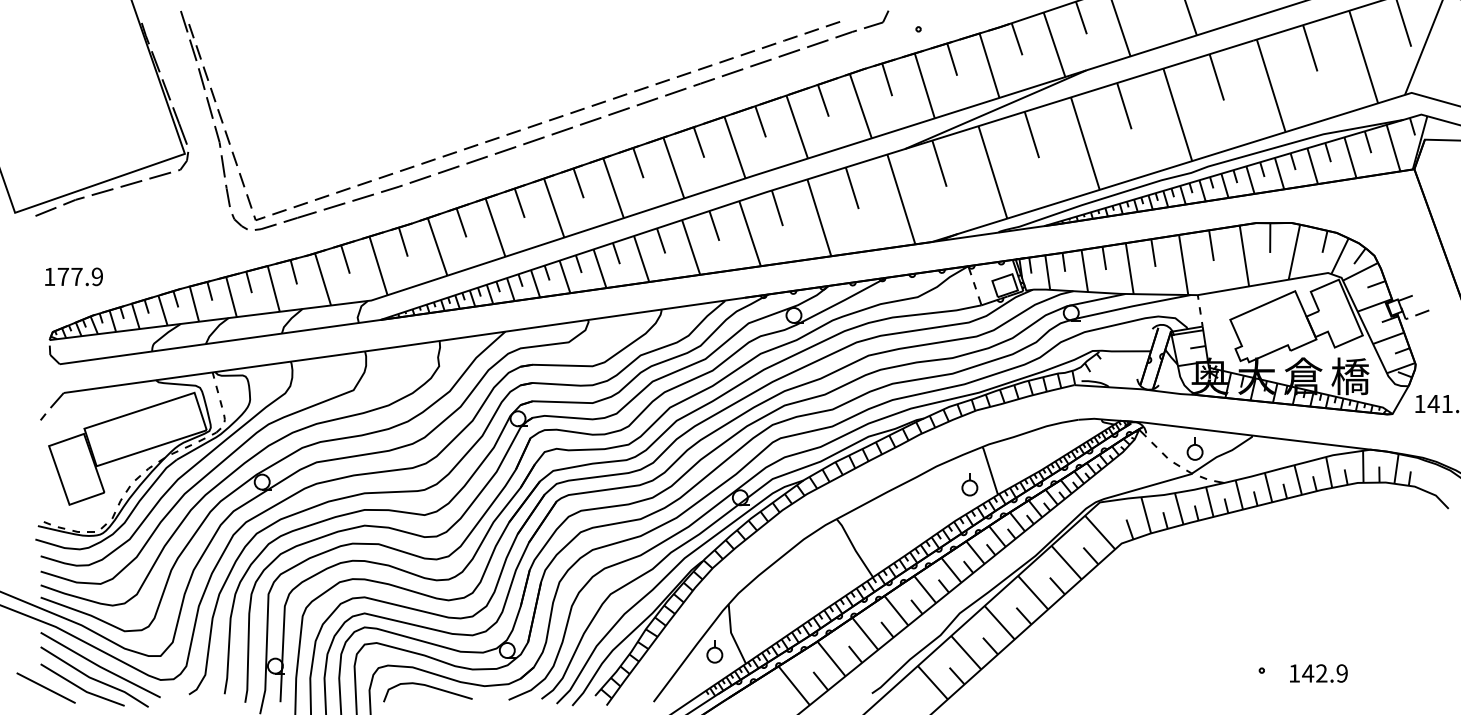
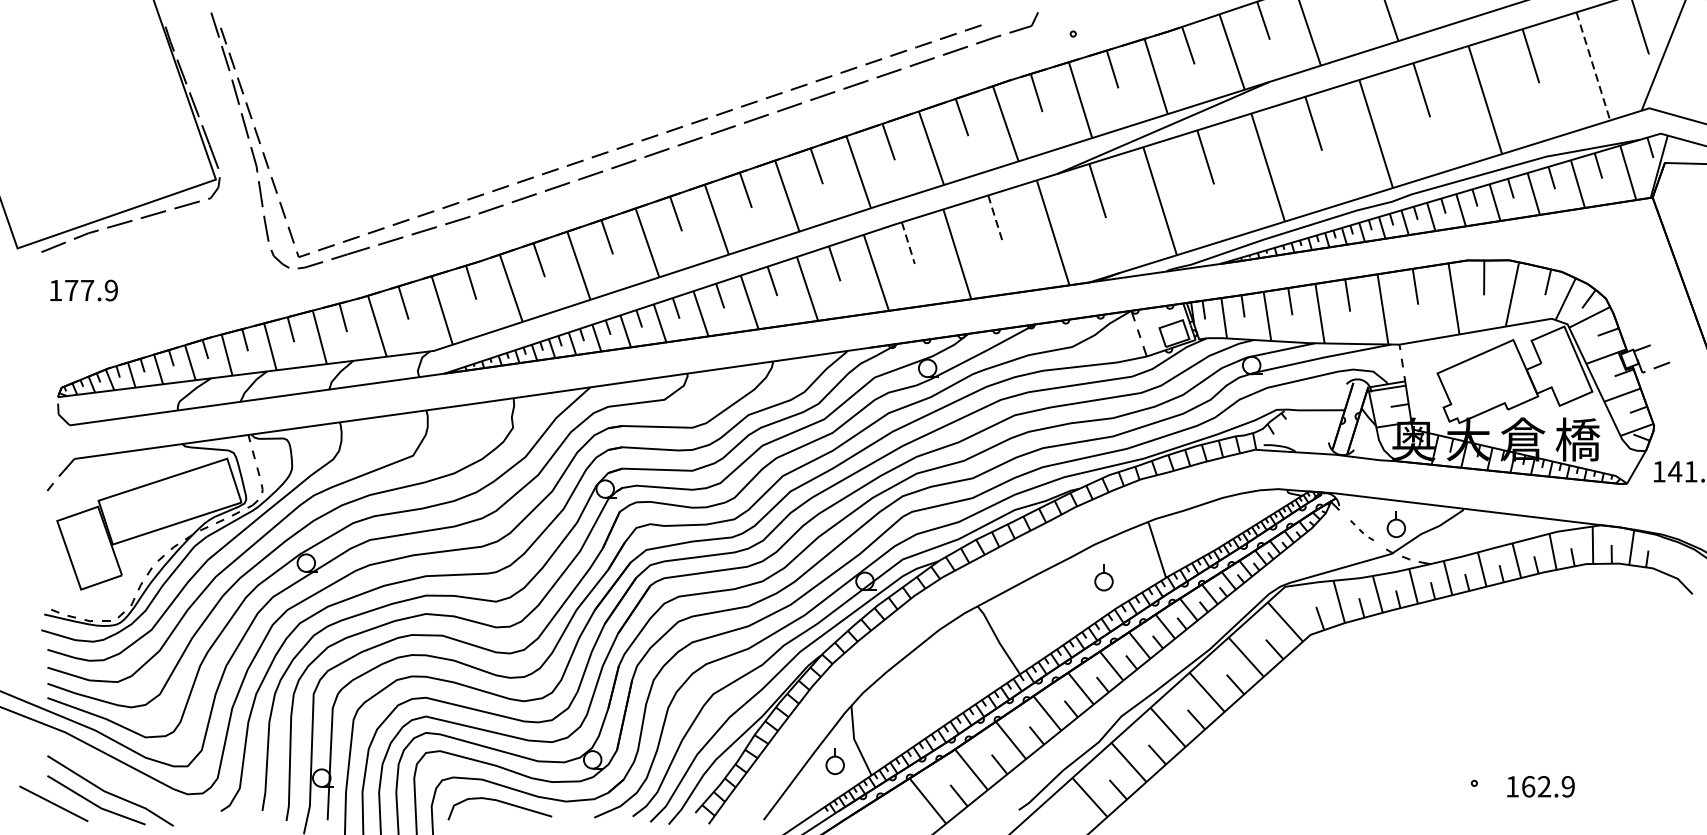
line: (1363, 57) -> (1593, 66), solid -> dashed
line: (852, 188) -> (996, 220), solid -> dashed
line: (777, 208) -> (908, 243), solid -> dashed
text: (73, 276) -> (83, 290), moved
part: (1165, 453) -> (1361, 529), size x0.7
part: (969, 484) -> (1103, 577), moved
line: (99, 665) -> (116, 777), removed
text: (1308, 673) -> (1528, 786), 142.9 -> 162.9

